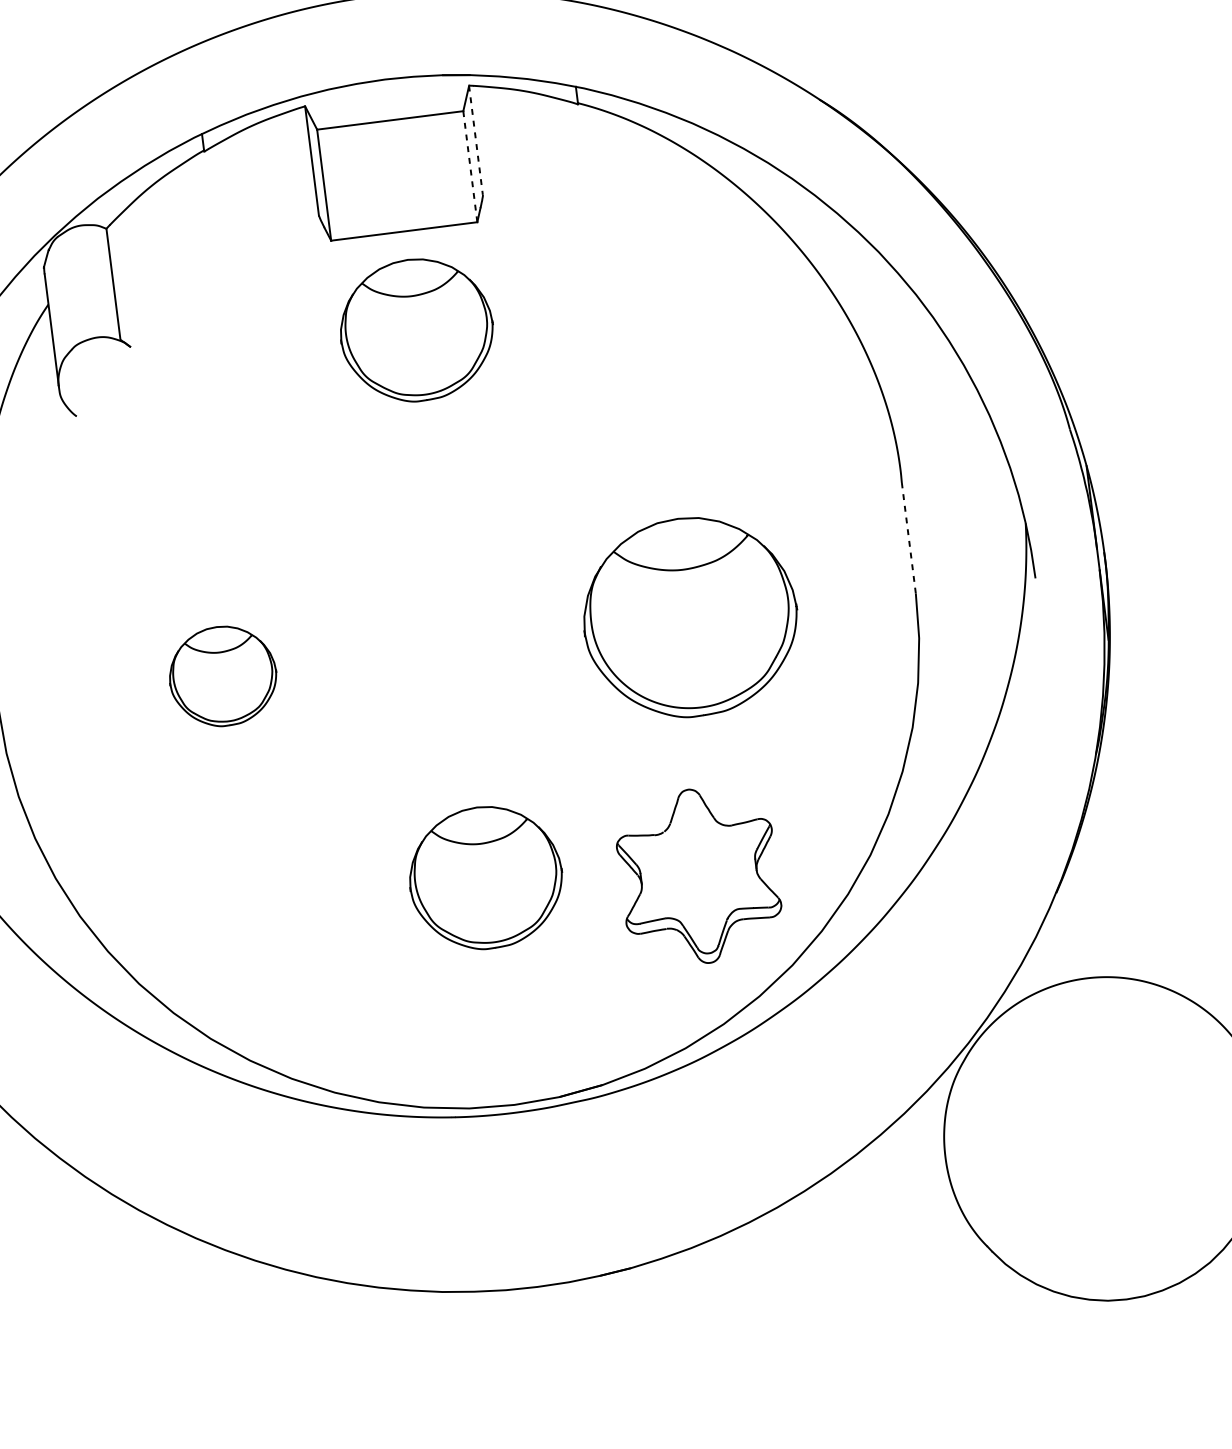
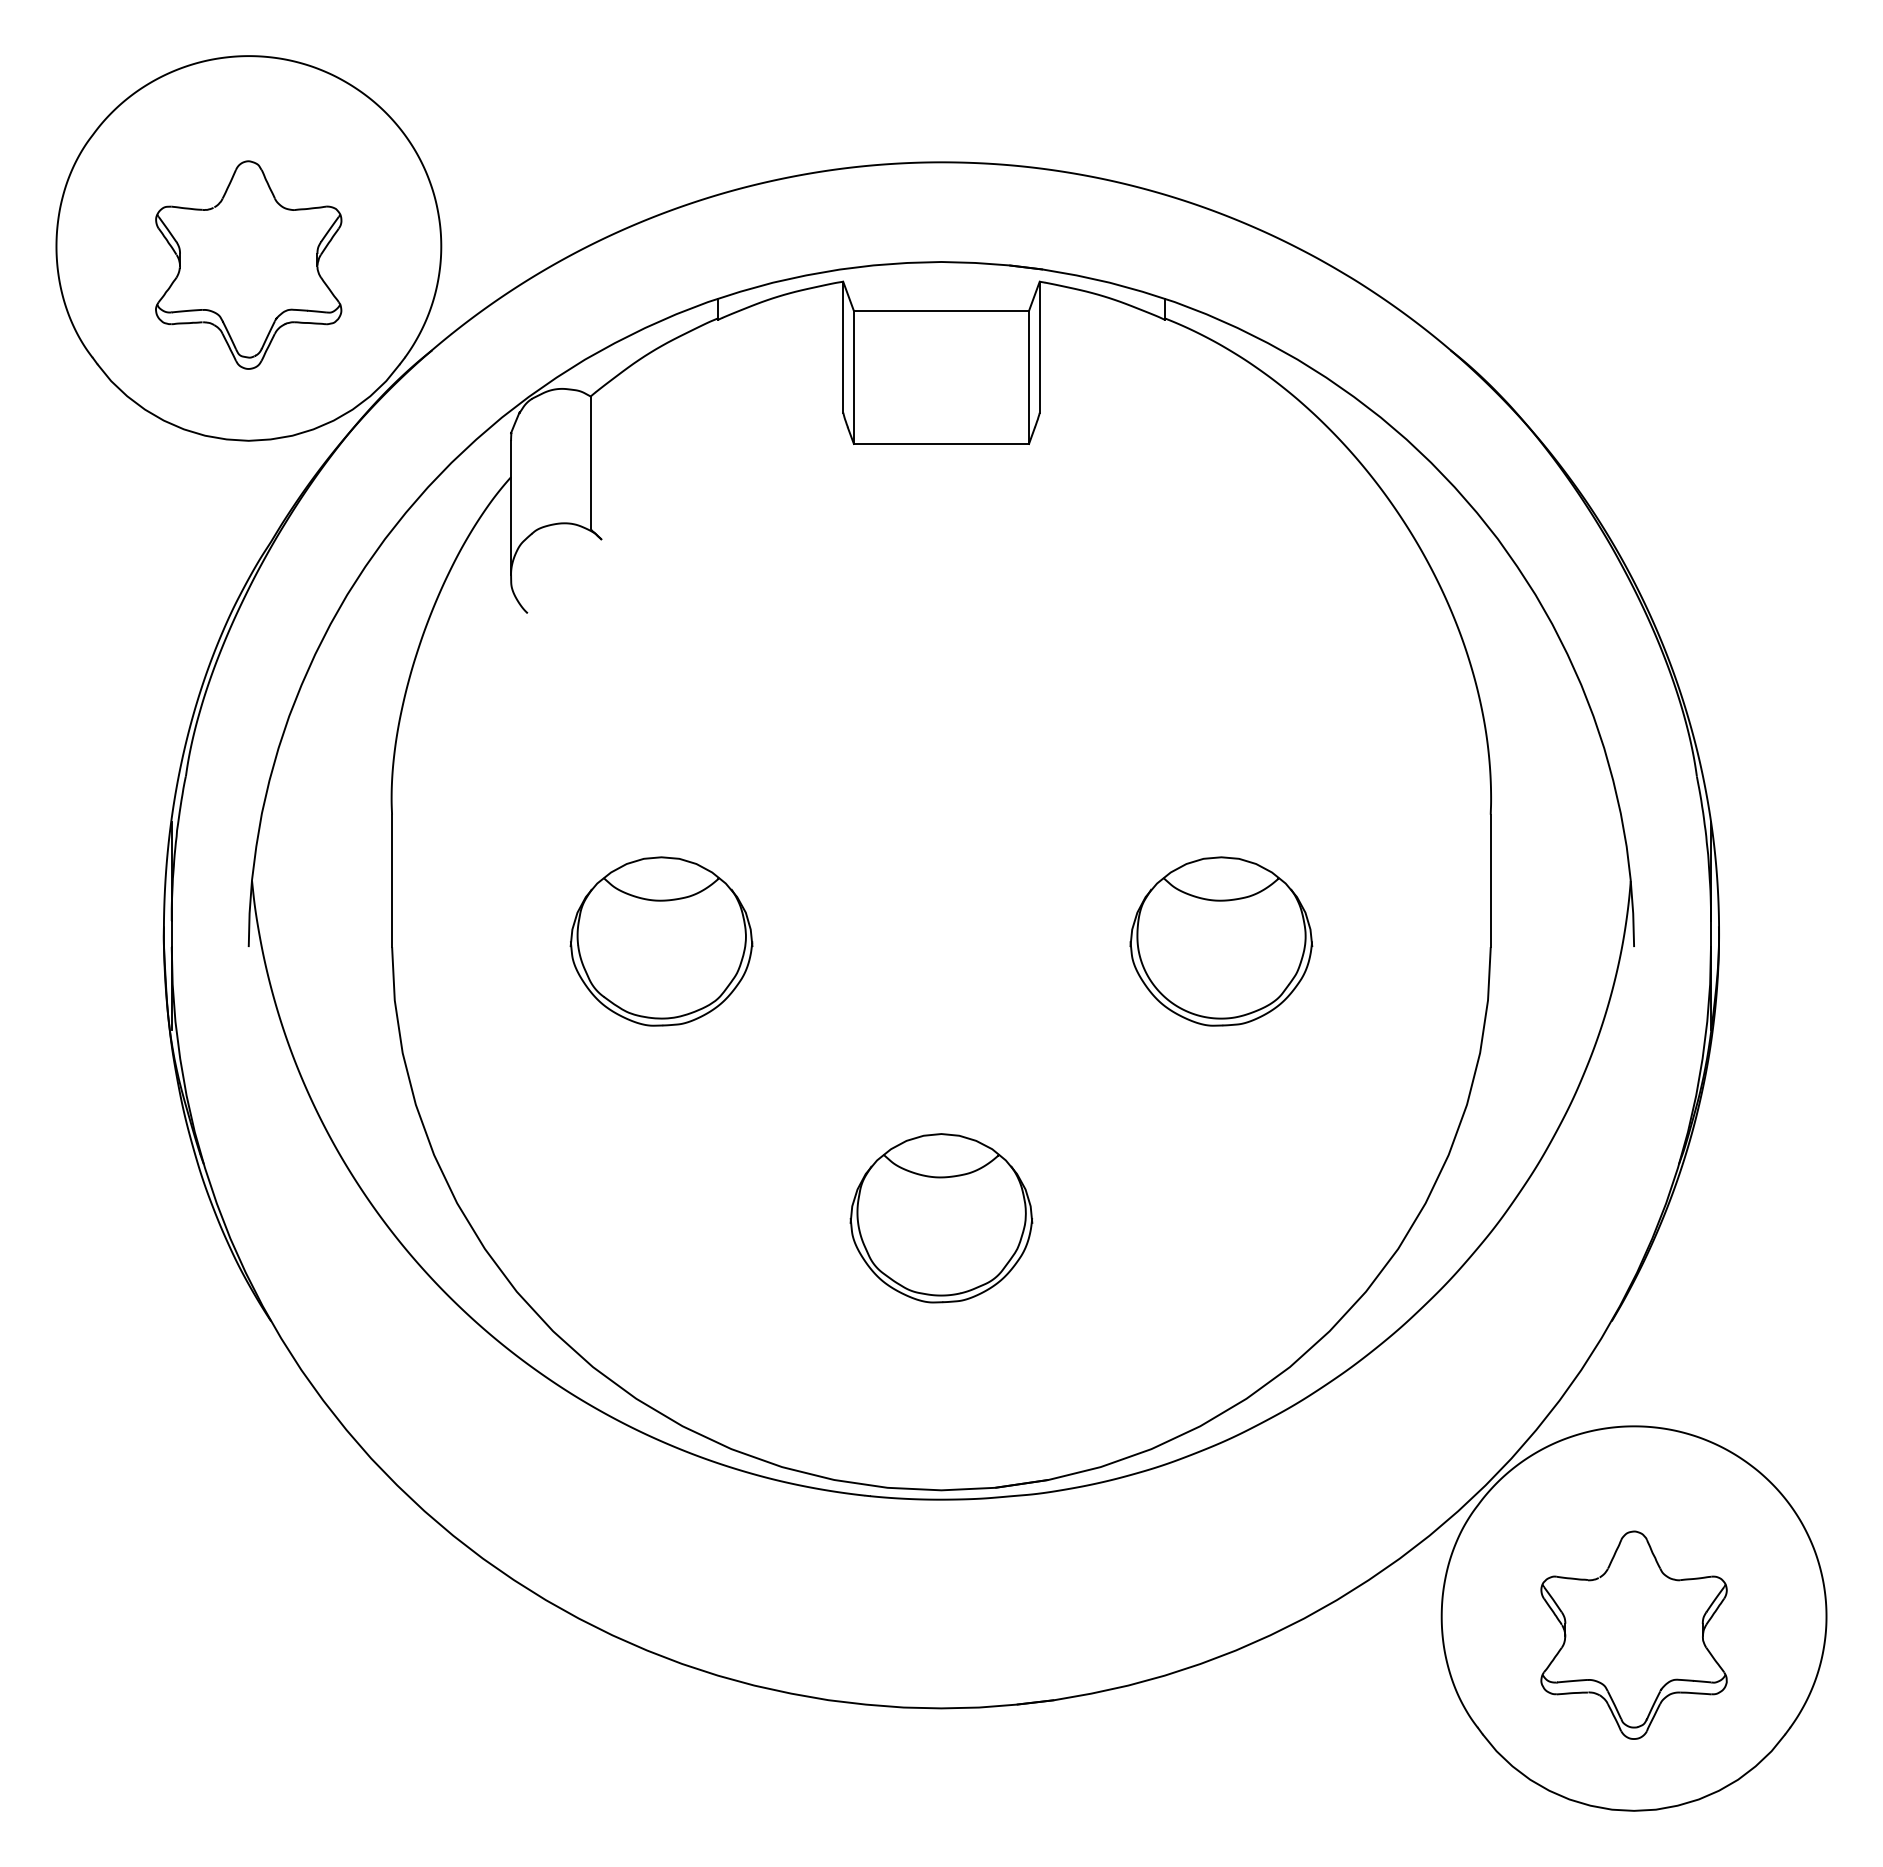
line: (475, 140) -> (1039, 347), dashed -> solid
line: (470, 166) -> (1029, 377), dashed -> solid
part: (416, 330) -> (941, 562), removed
line: (908, 537) -> (1490, 880), dashed -> solid
part: (690, 617) -> (1221, 941), size x0.71
part: (223, 676) -> (661, 941), size x1.43
part: (698, 875) -> (1633, 1634), moved

